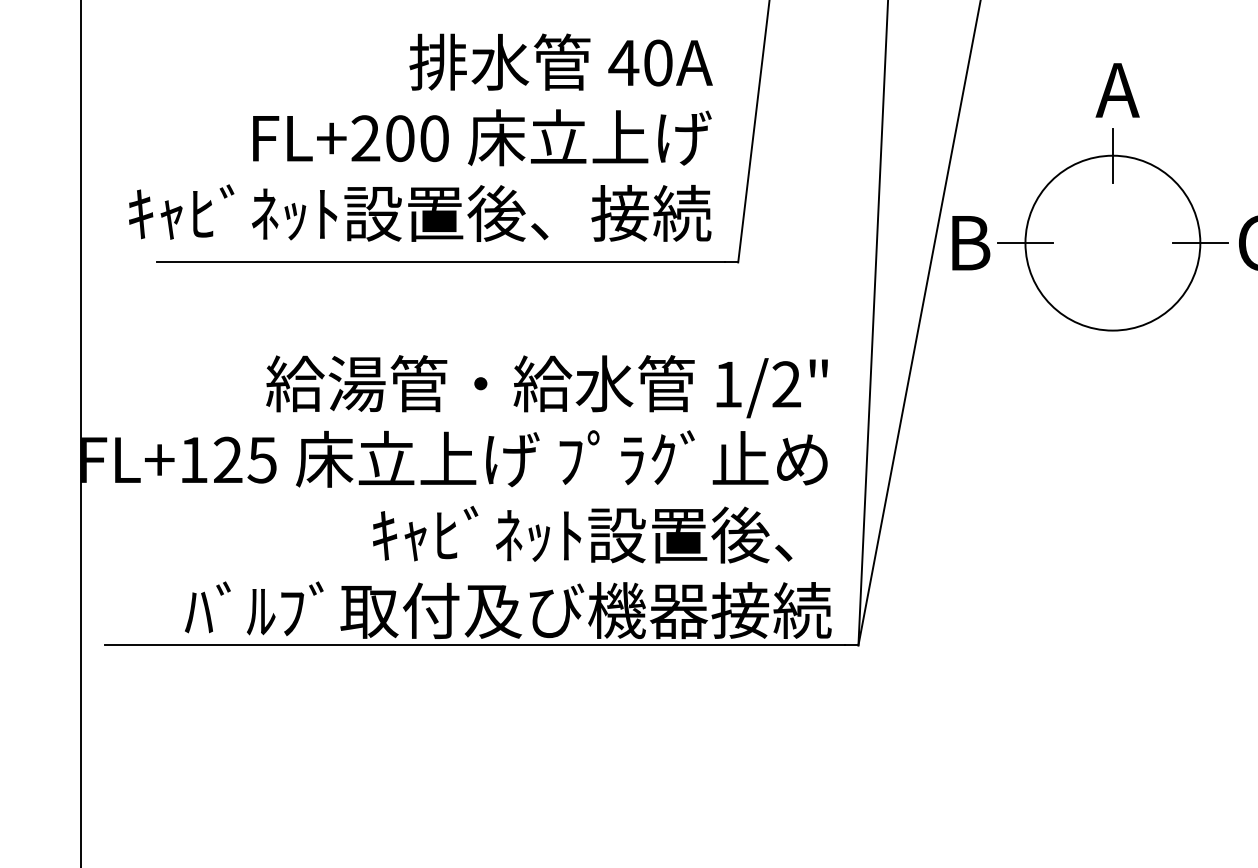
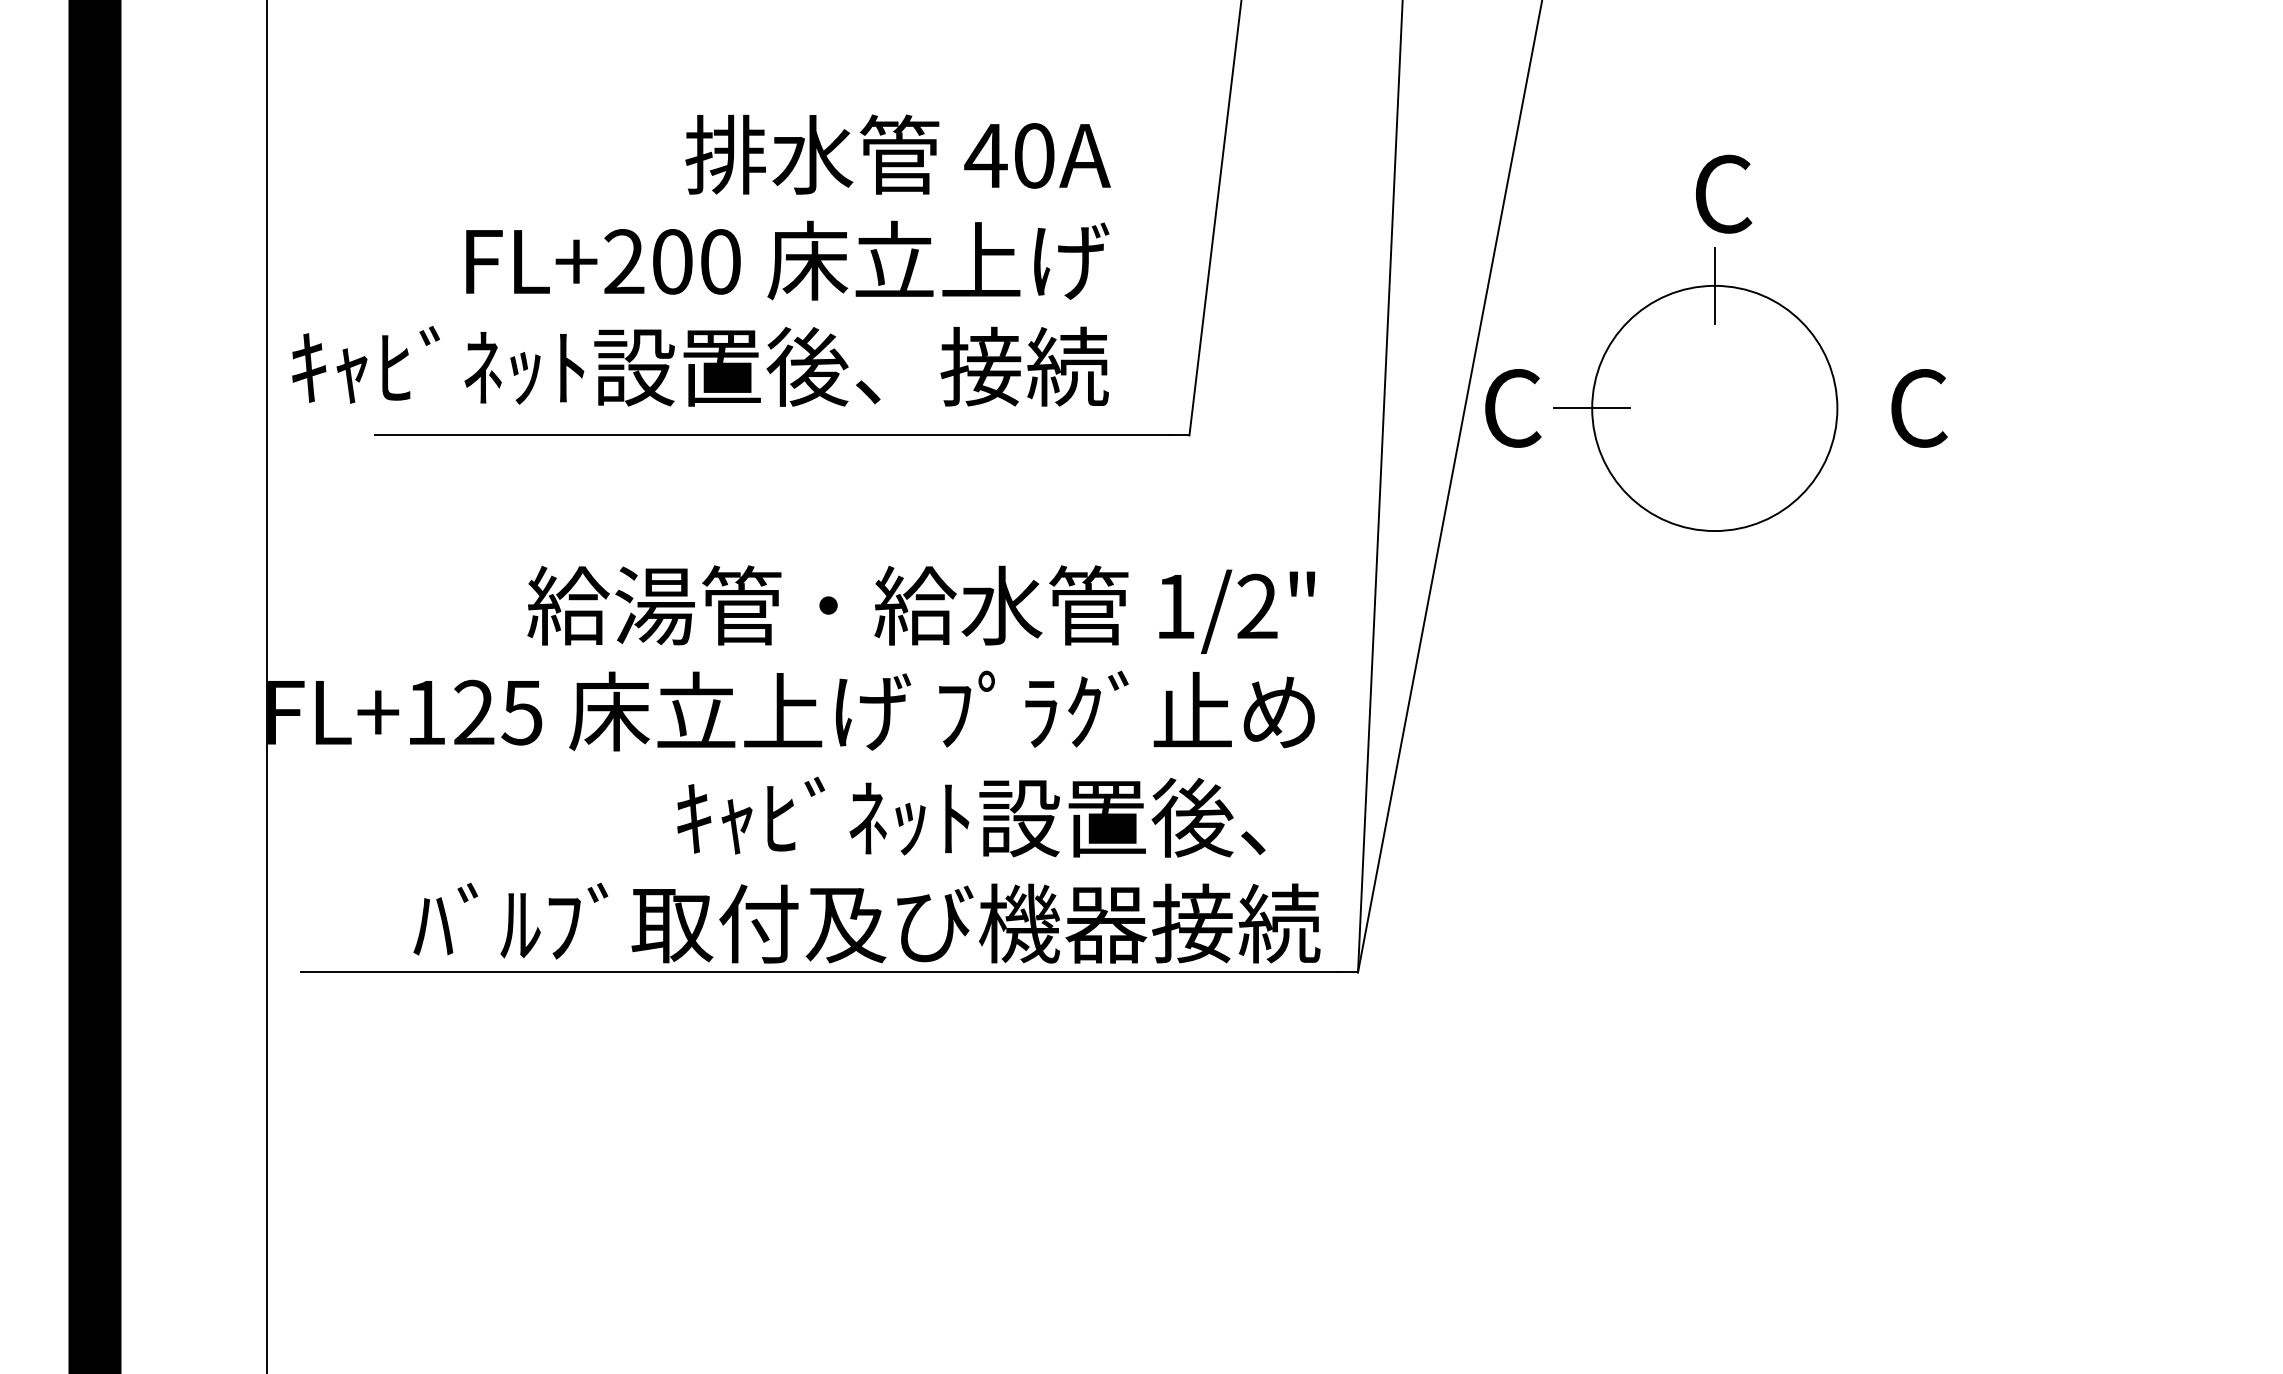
text: (1117, 89) -> (1721, 193), A -> C
text: (420, 137) -> (701, 260), moved
text: (969, 243) -> (1513, 408), B -> C
line: (1200, 243) -> (1837, 408), removed

